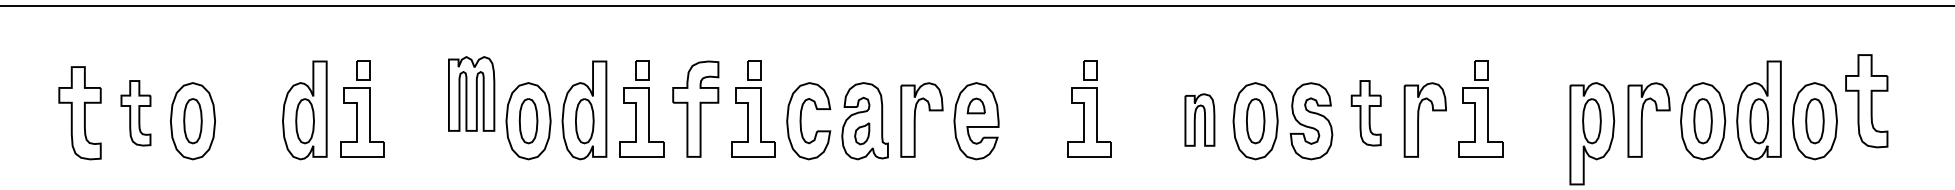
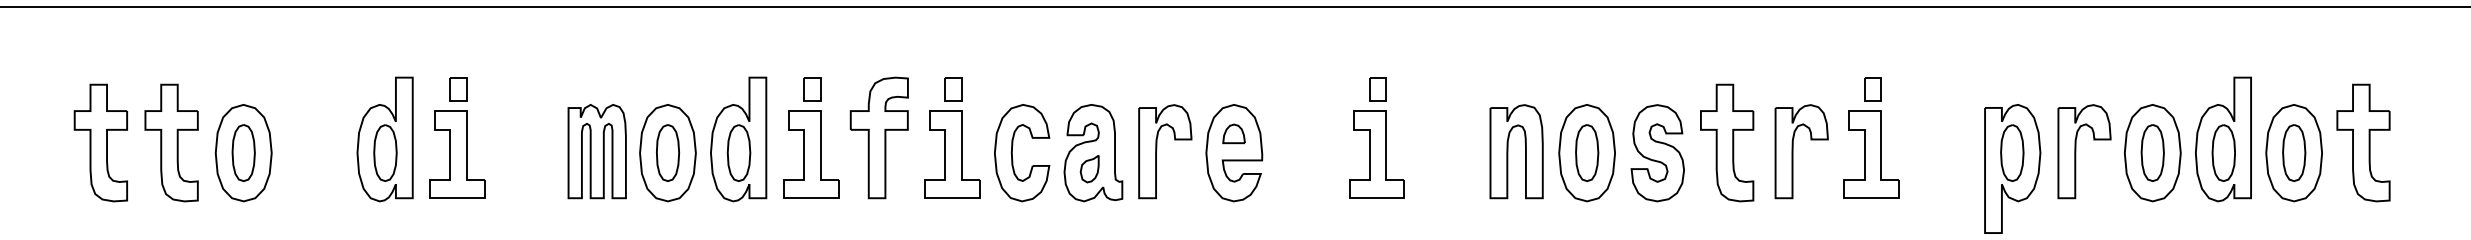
part: (471, 93) -> (597, 150), moved
part: (1866, 101) -> (2363, 143), moved
part: (135, 113) -> (171, 143), size x1.43
part: (1365, 113) -> (1726, 143), size x1.43
part: (1199, 119) -> (1516, 150), size x1.43

